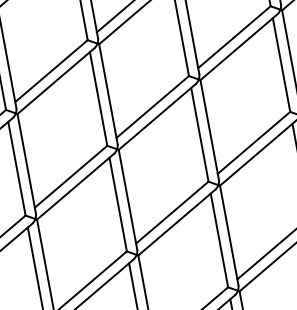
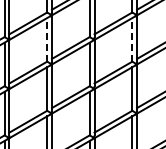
line: (281, 64) -> (132, 39), solid -> dashed
line: (99, 98) -> (47, 39), solid -> dashed

